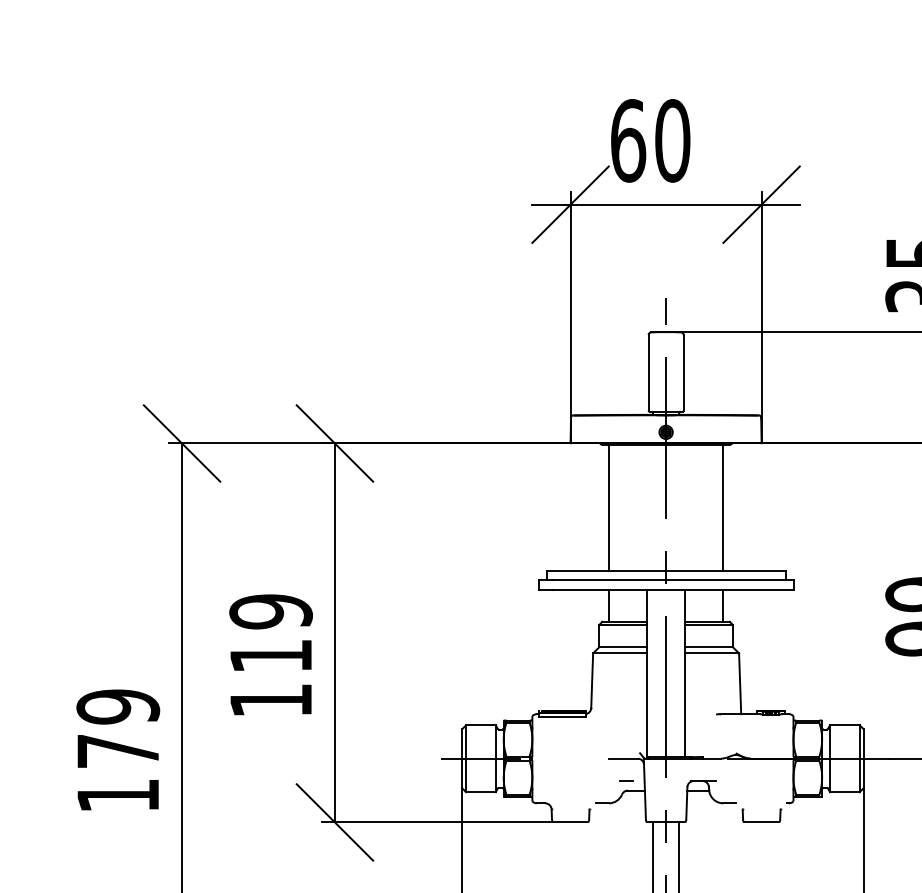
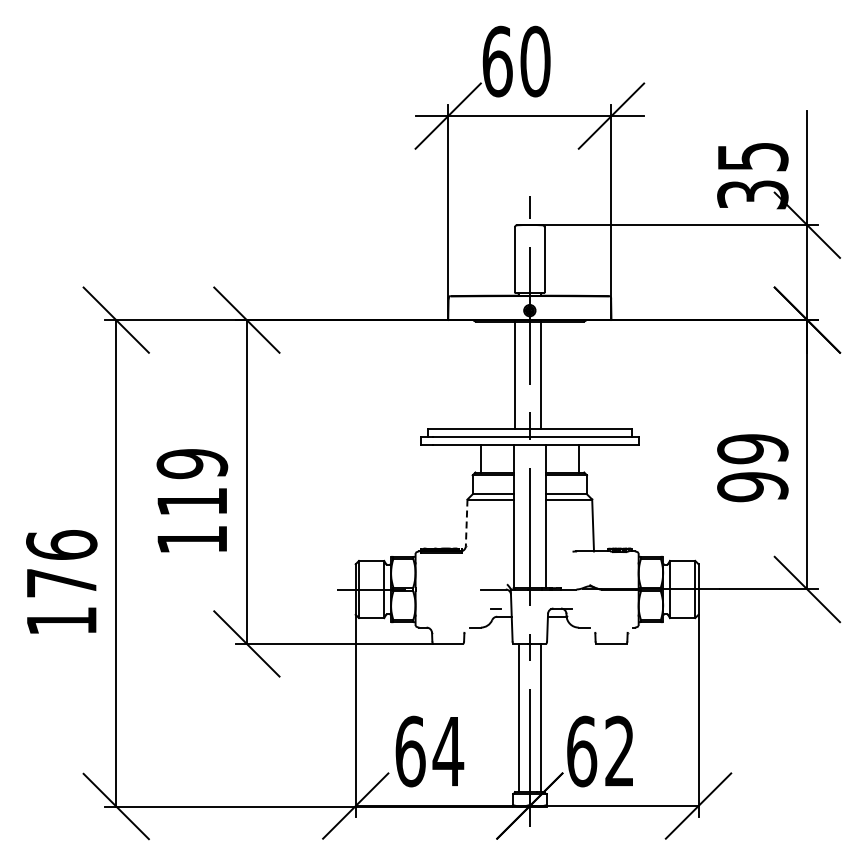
line: (608, 508) -> (514, 375), moved
line: (723, 508) -> (540, 375), moved
line: (591, 681) -> (466, 523), solid -> dashed
text: (117, 707) -> (61, 545), 179 -> 176

